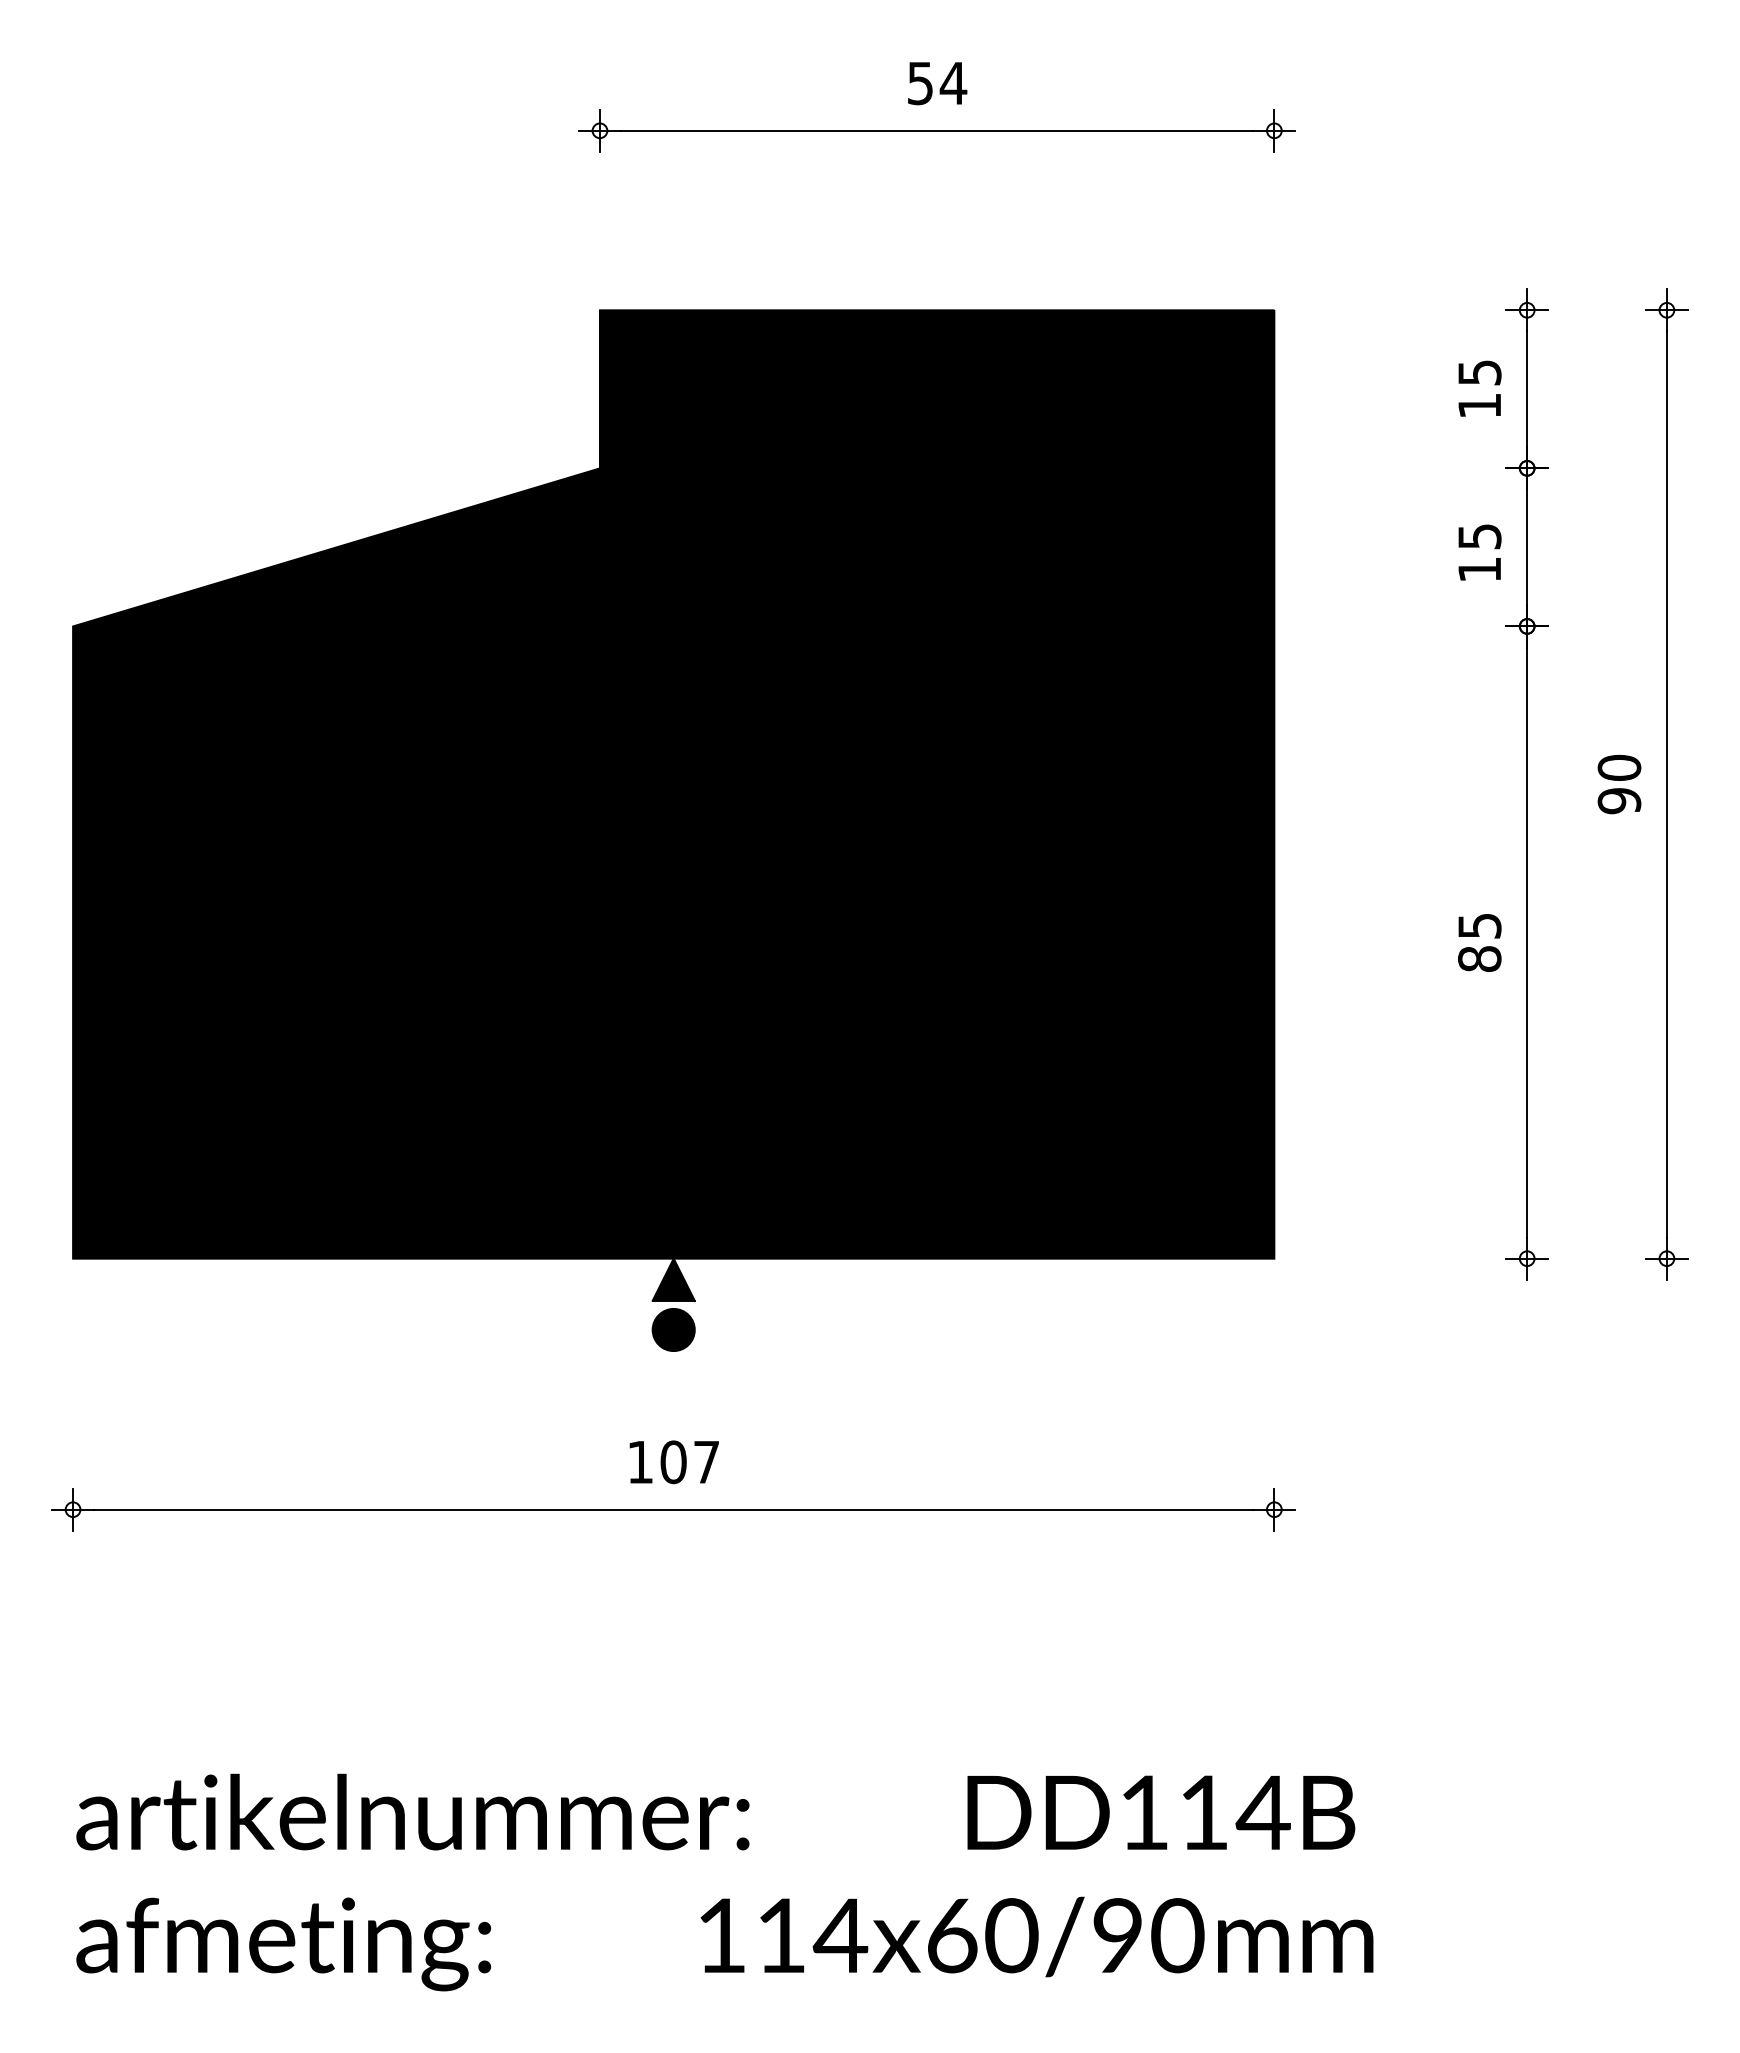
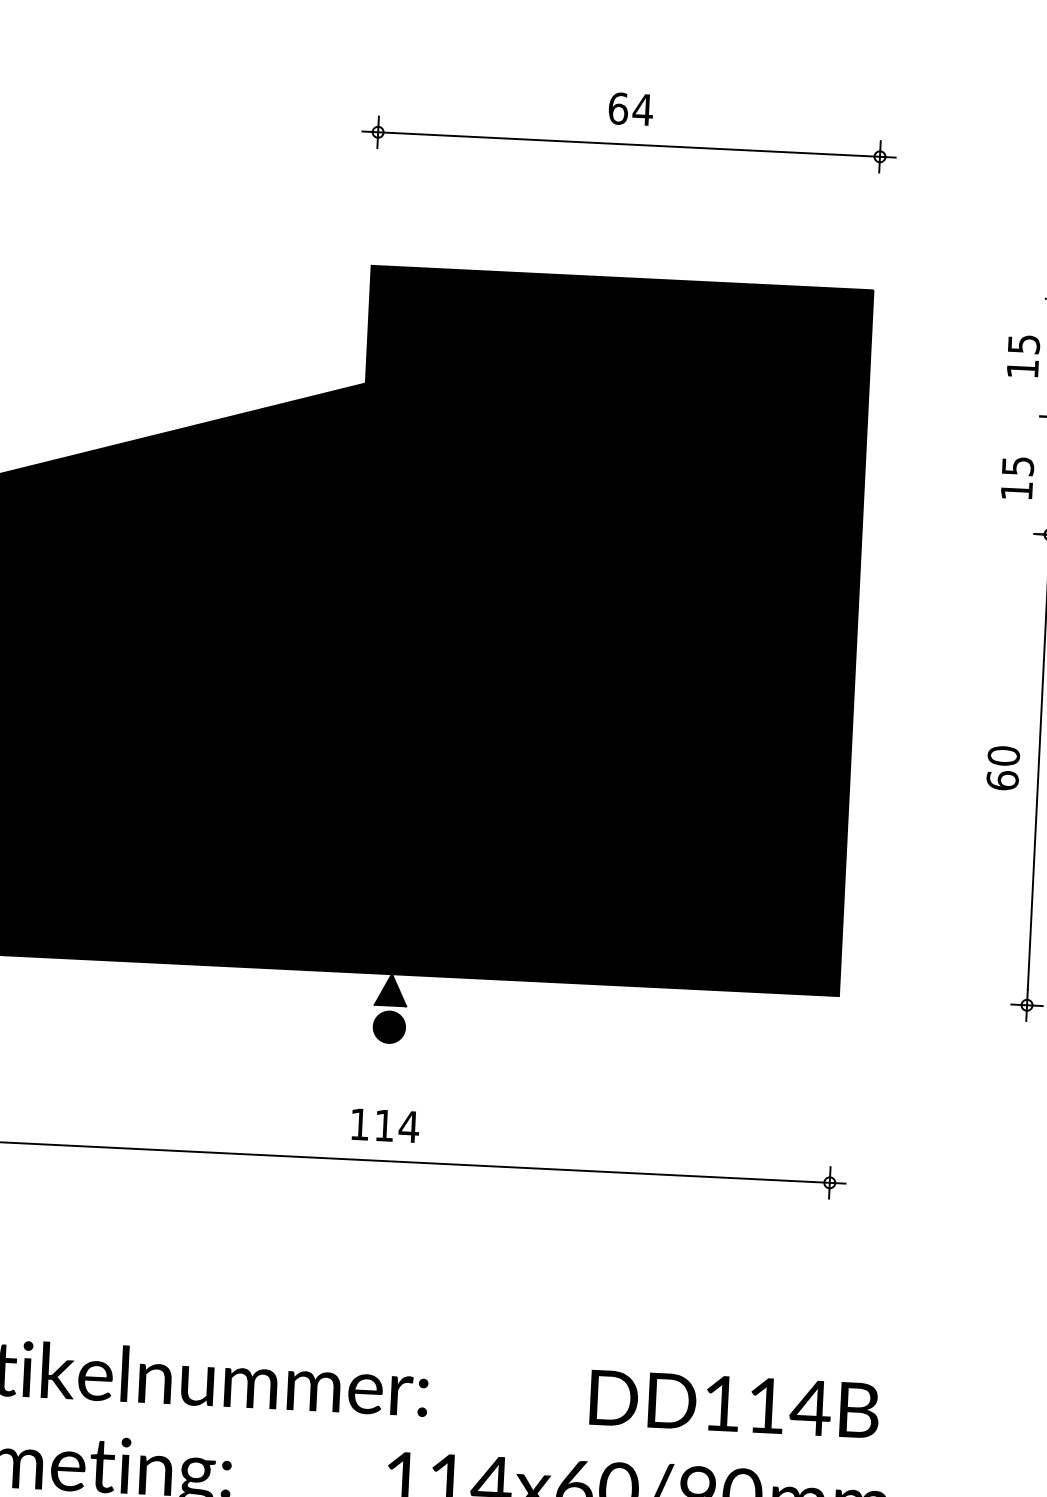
text: (920, 83) -> (618, 108), 54 -> 64
text: (1479, 942) -> (1003, 768), 85 -> 60
text: (690, 1462) -> (397, 1126), 107 -> 114

